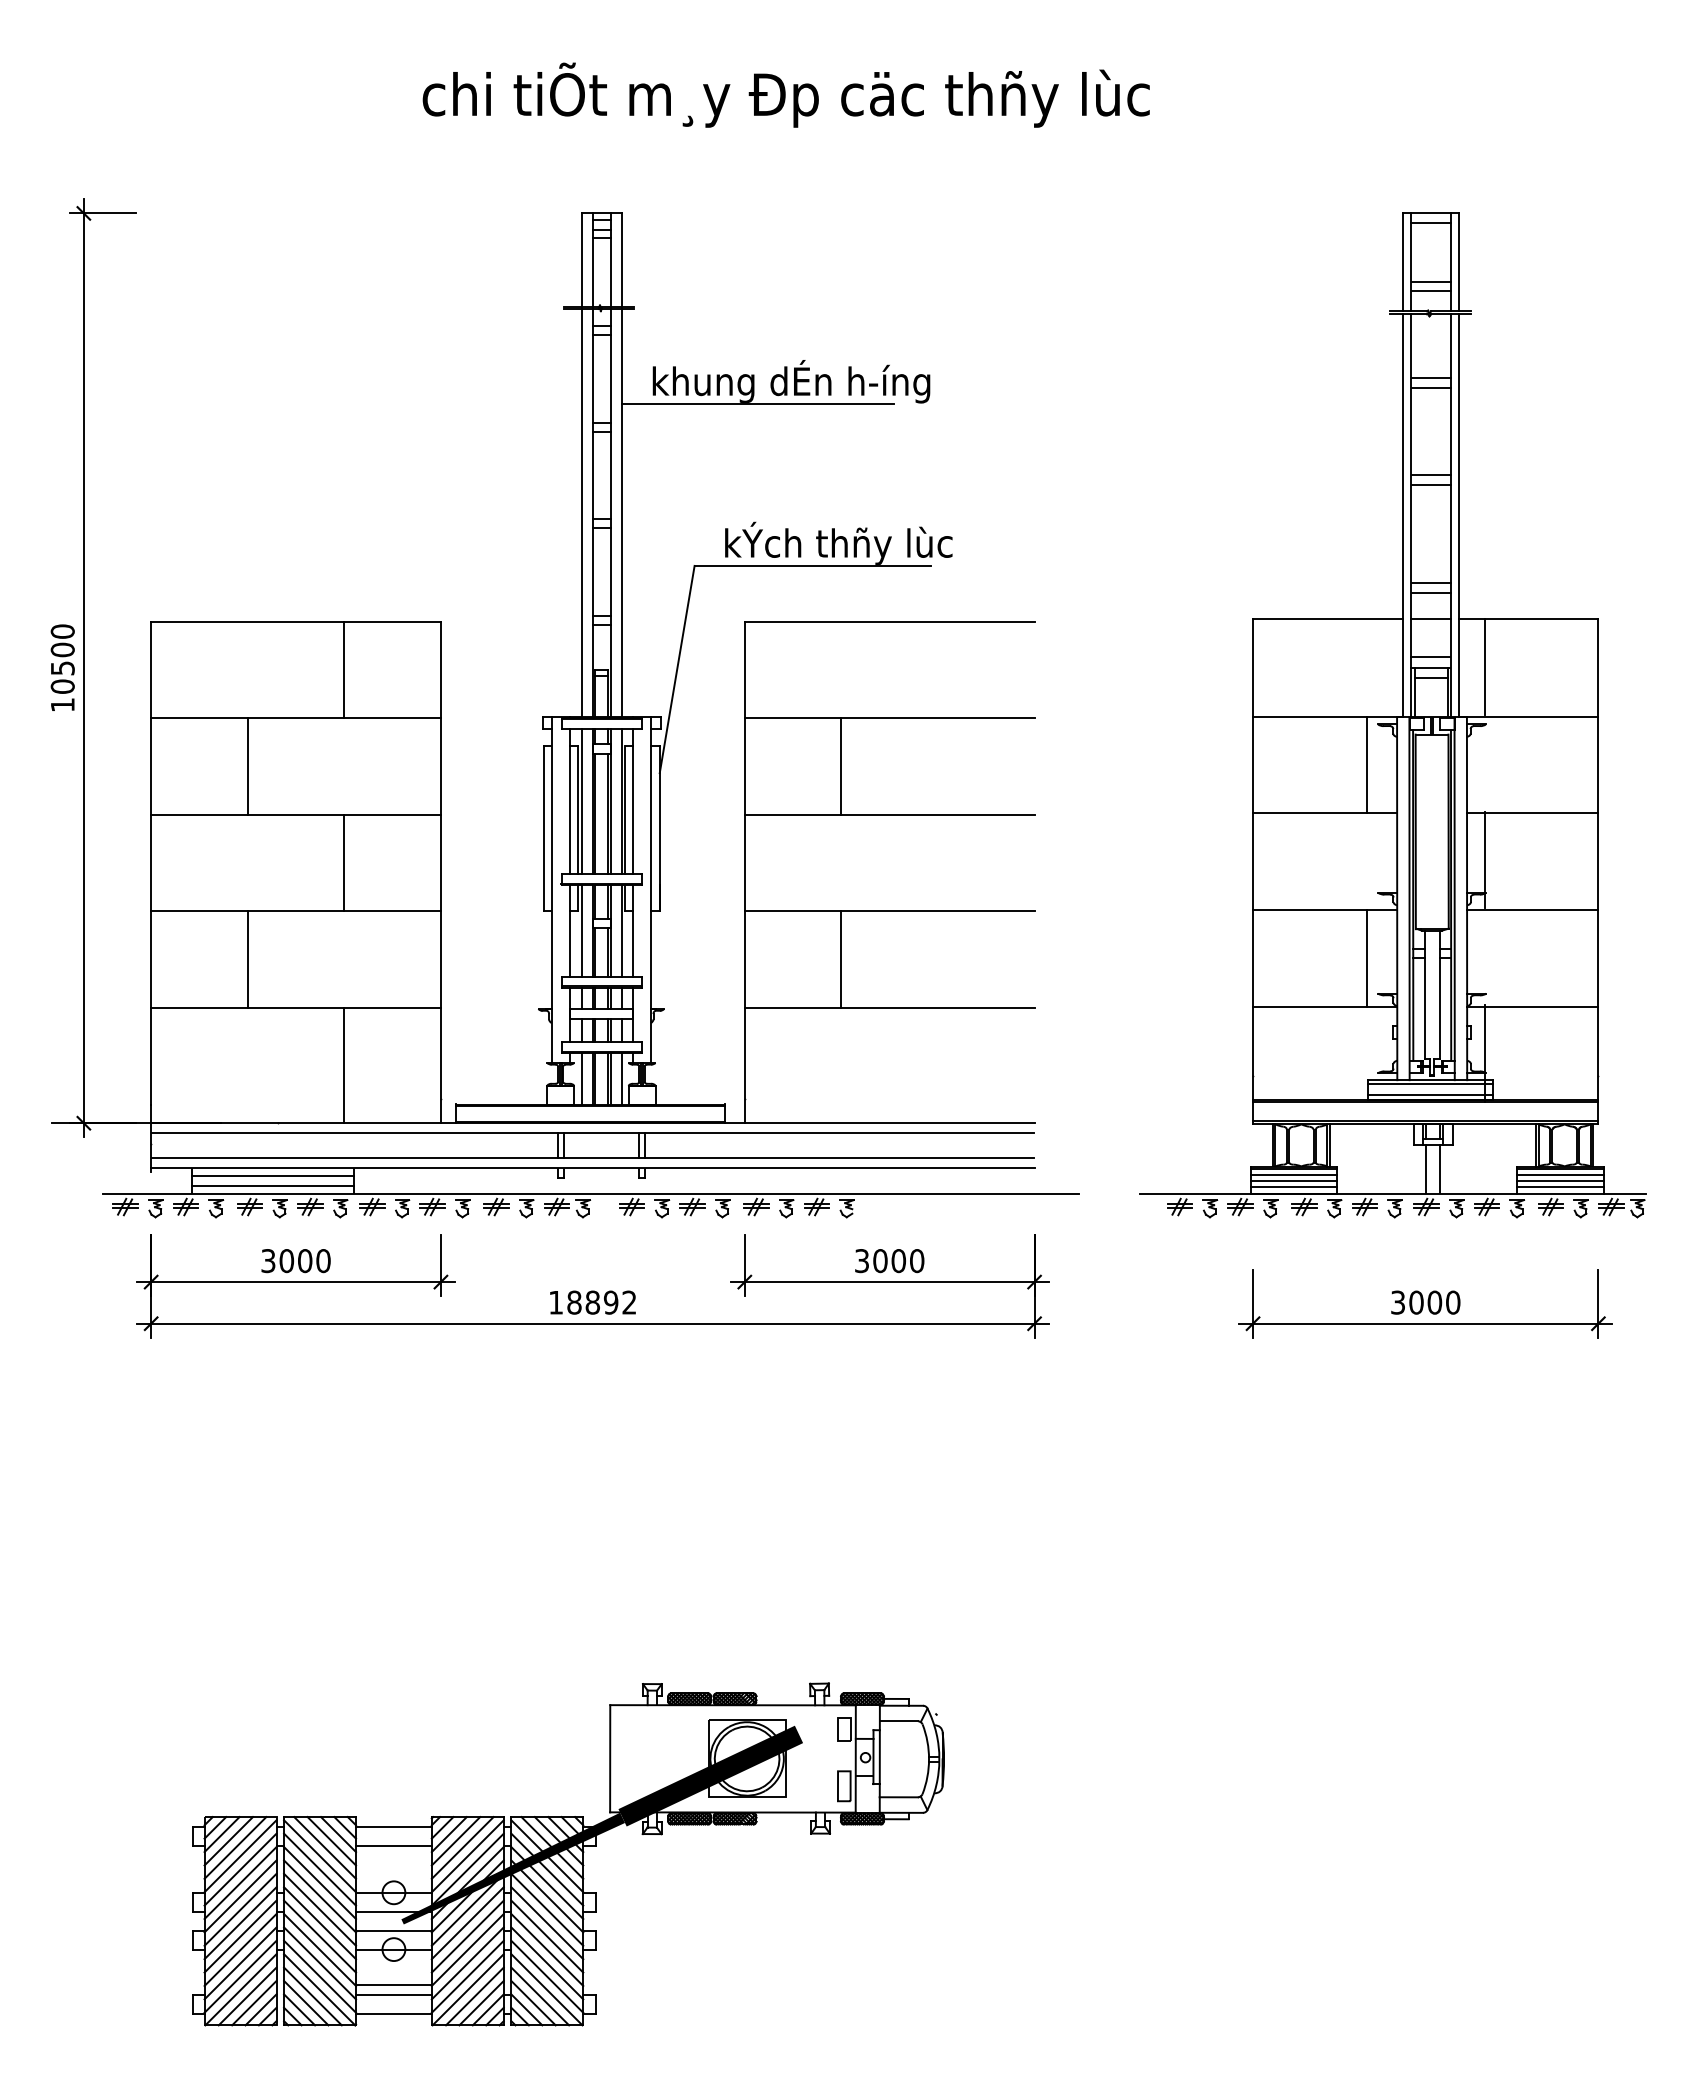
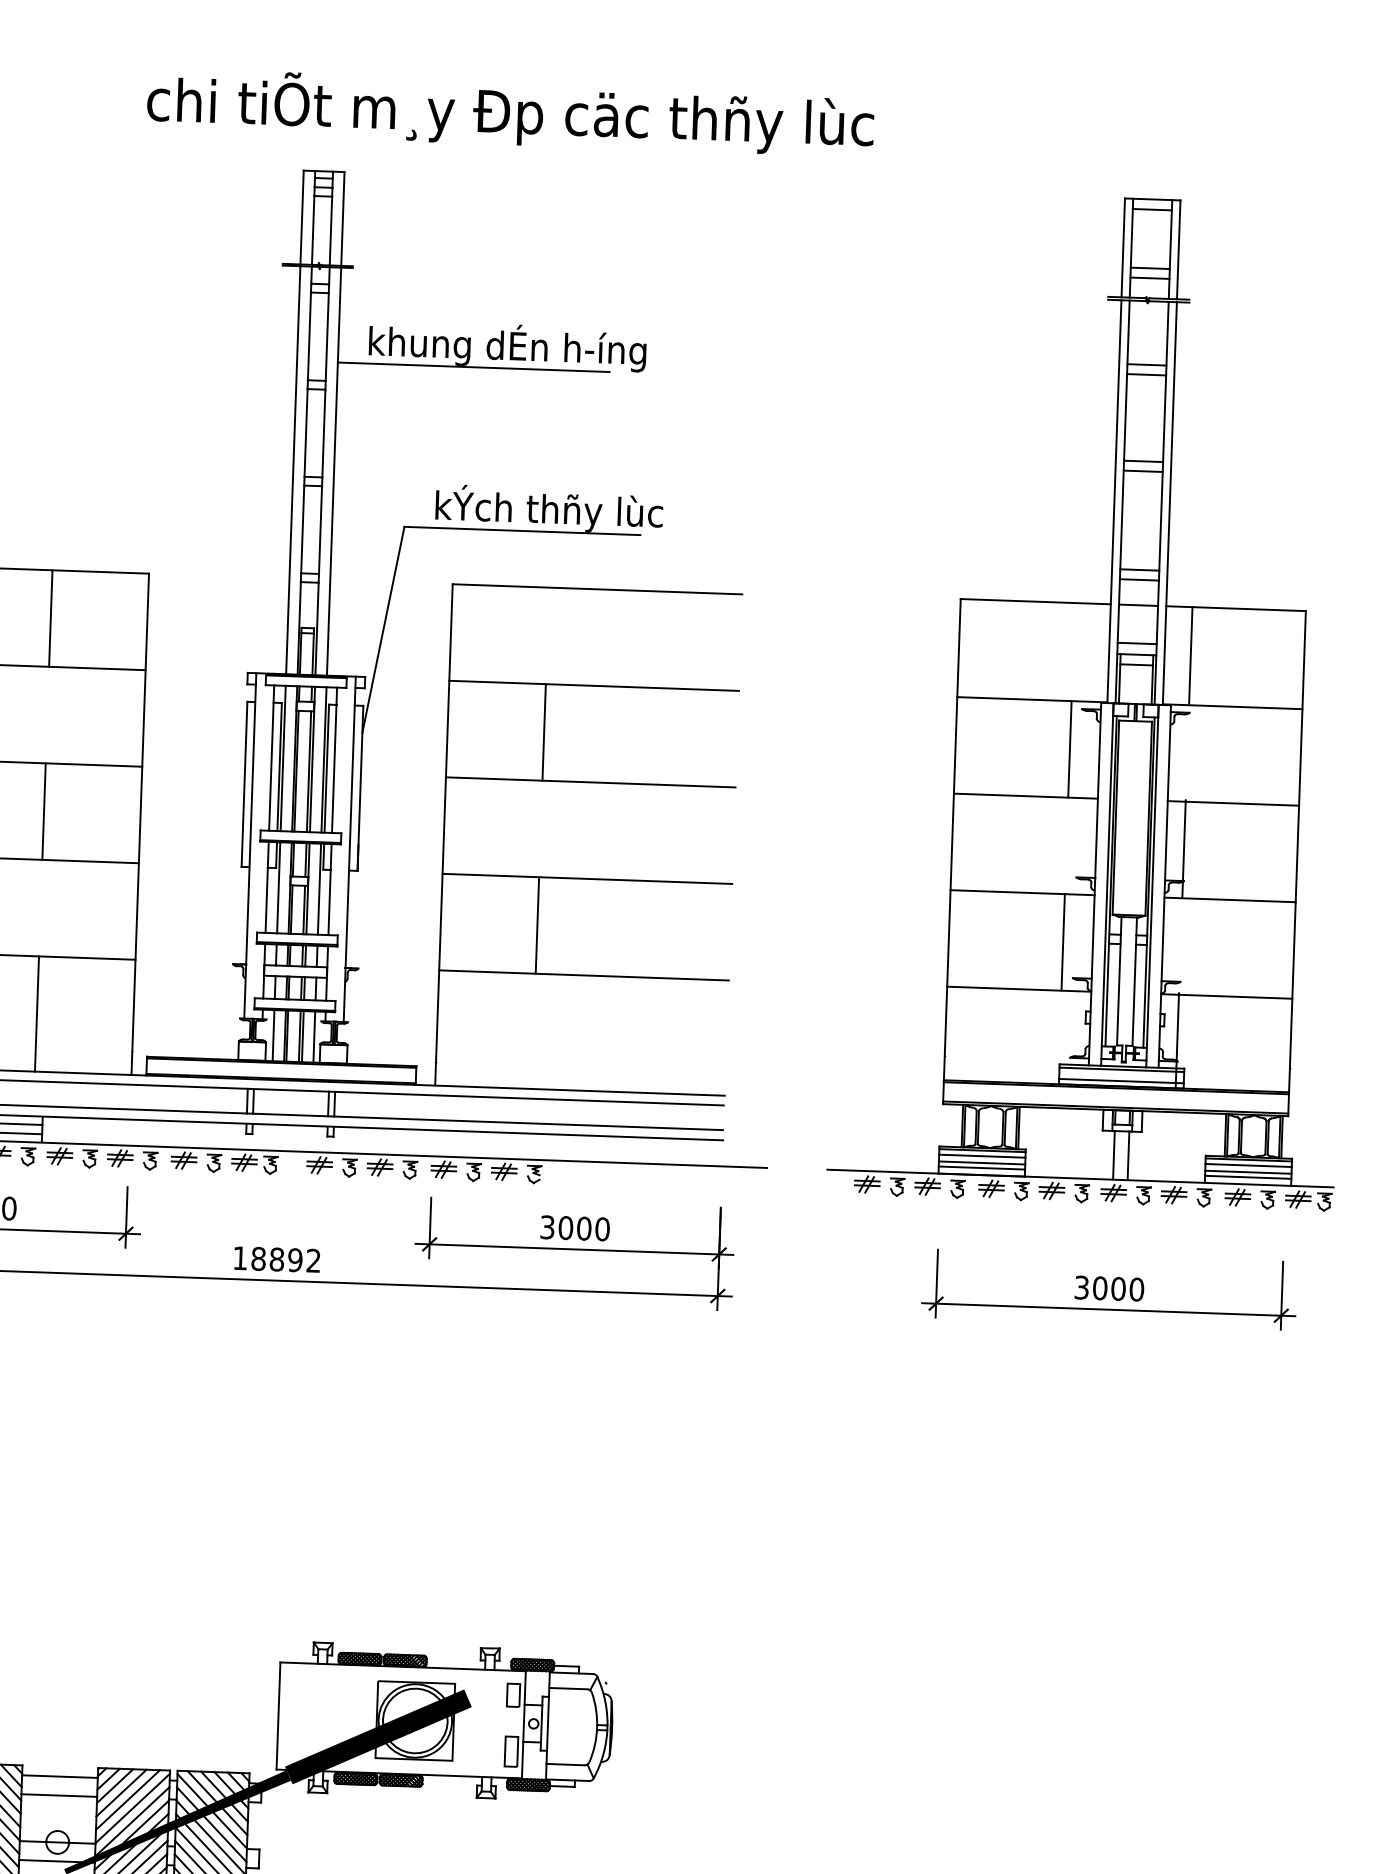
text: (785, 94) -> (509, 111), moved

